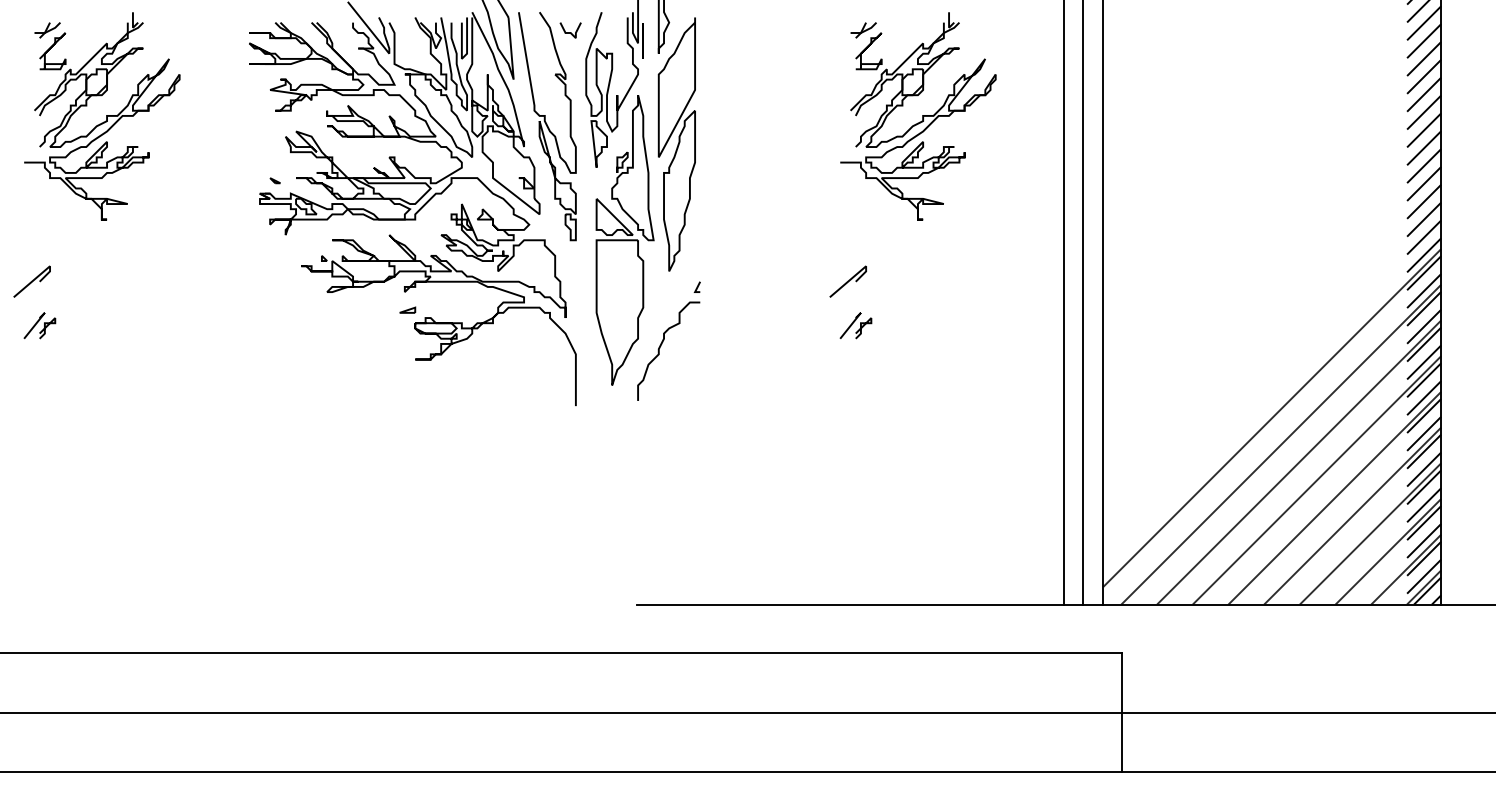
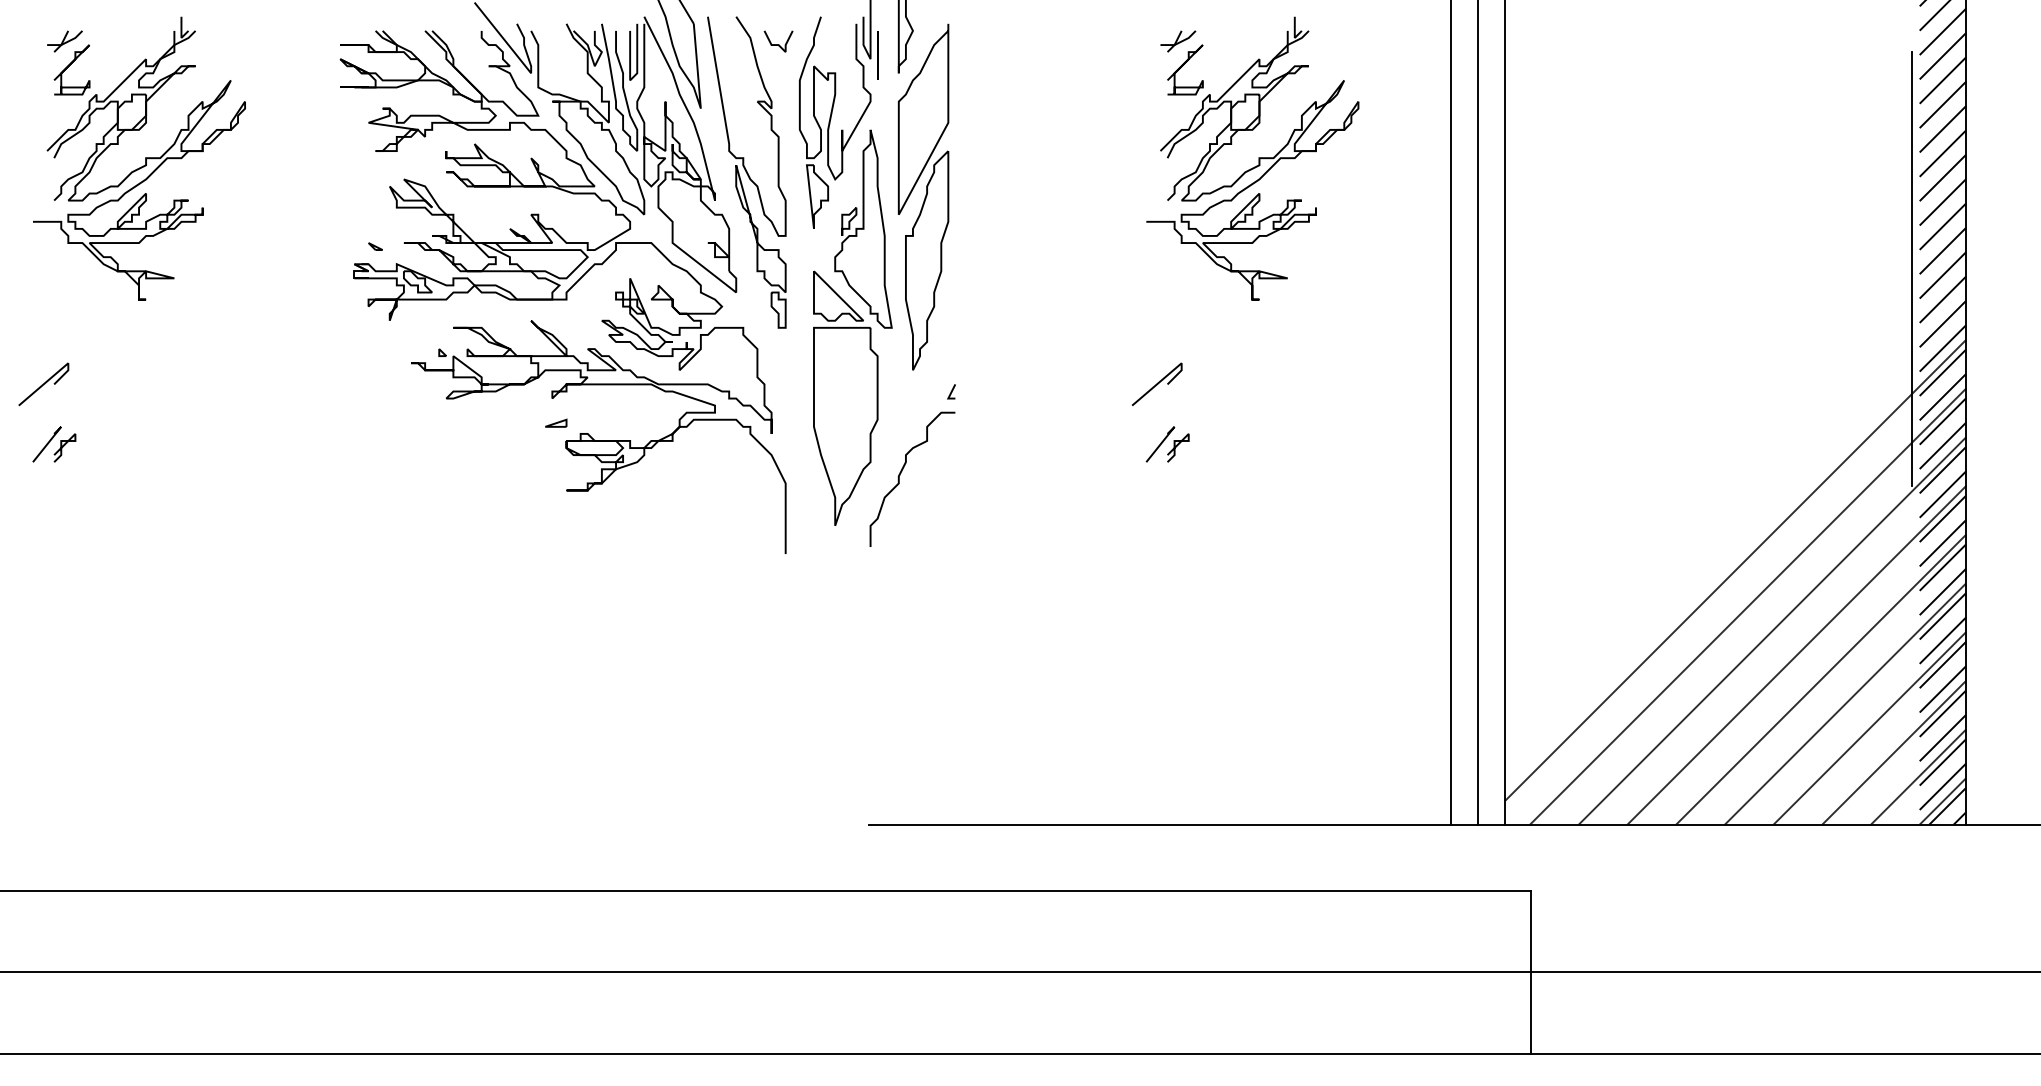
line: (1401, 196) -> (1911, 268), added

